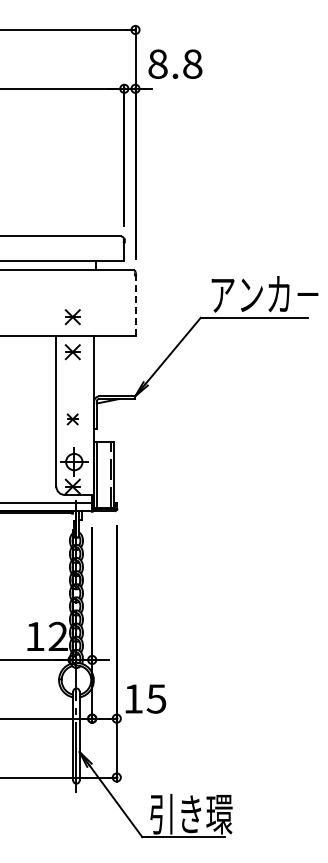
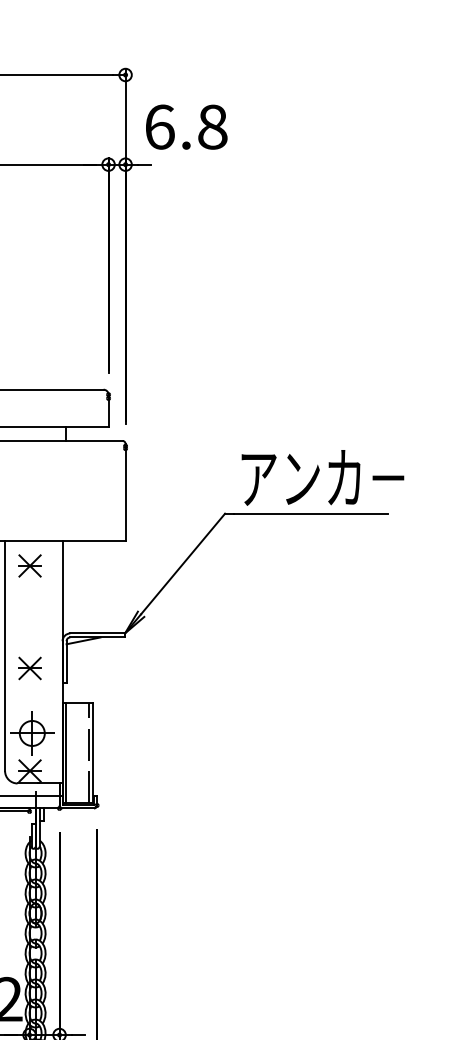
text: (157, 63) -> (159, 126), 8.8 -> 6.8
line: (135, 303) -> (125, 491), dashed -> solid
part: (72, 317) -> (29, 513), removed
part: (72, 419) -> (29, 668), size x1.43

